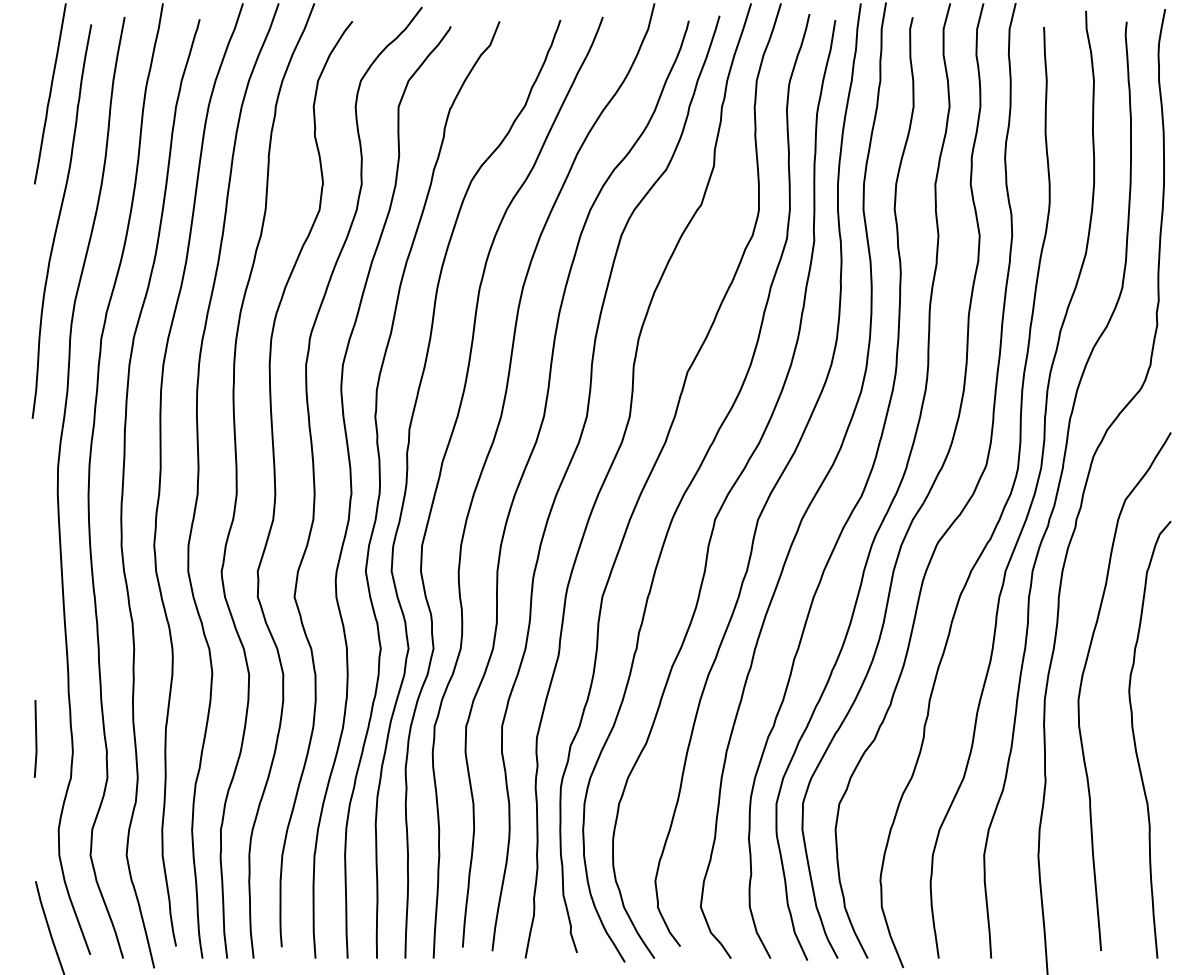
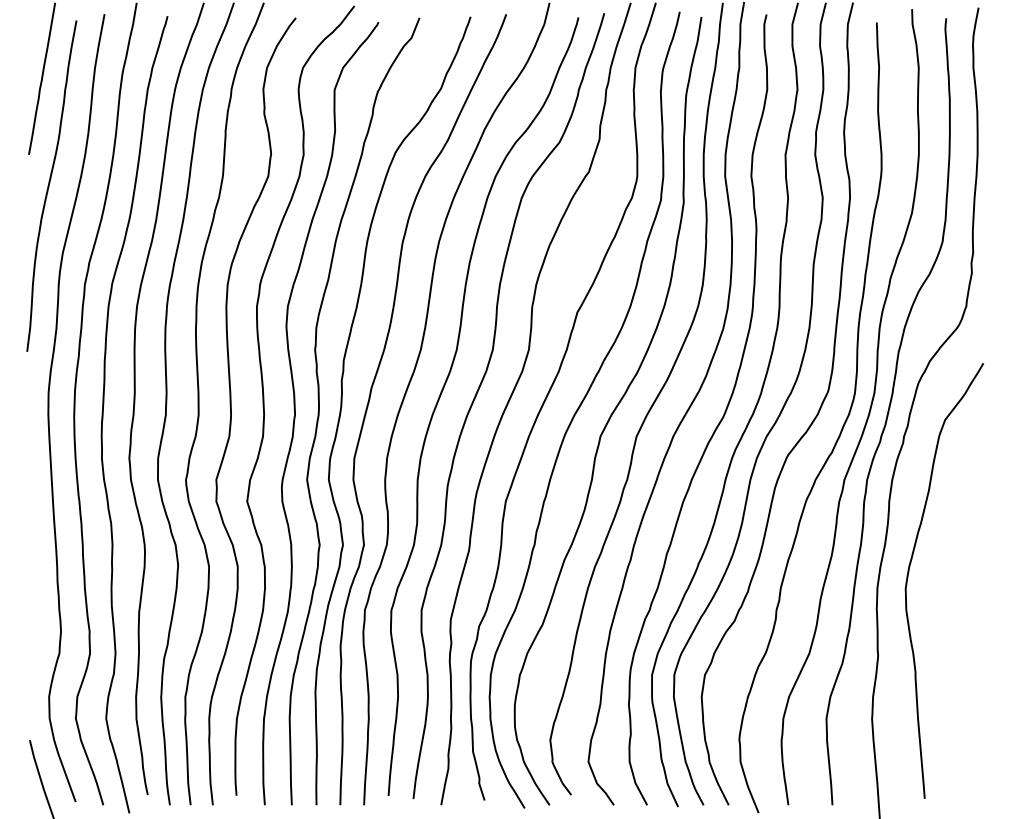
line: (35, 738) -> (29, 620), removed
curve: (1135, 739) -> (953, 621), removed

